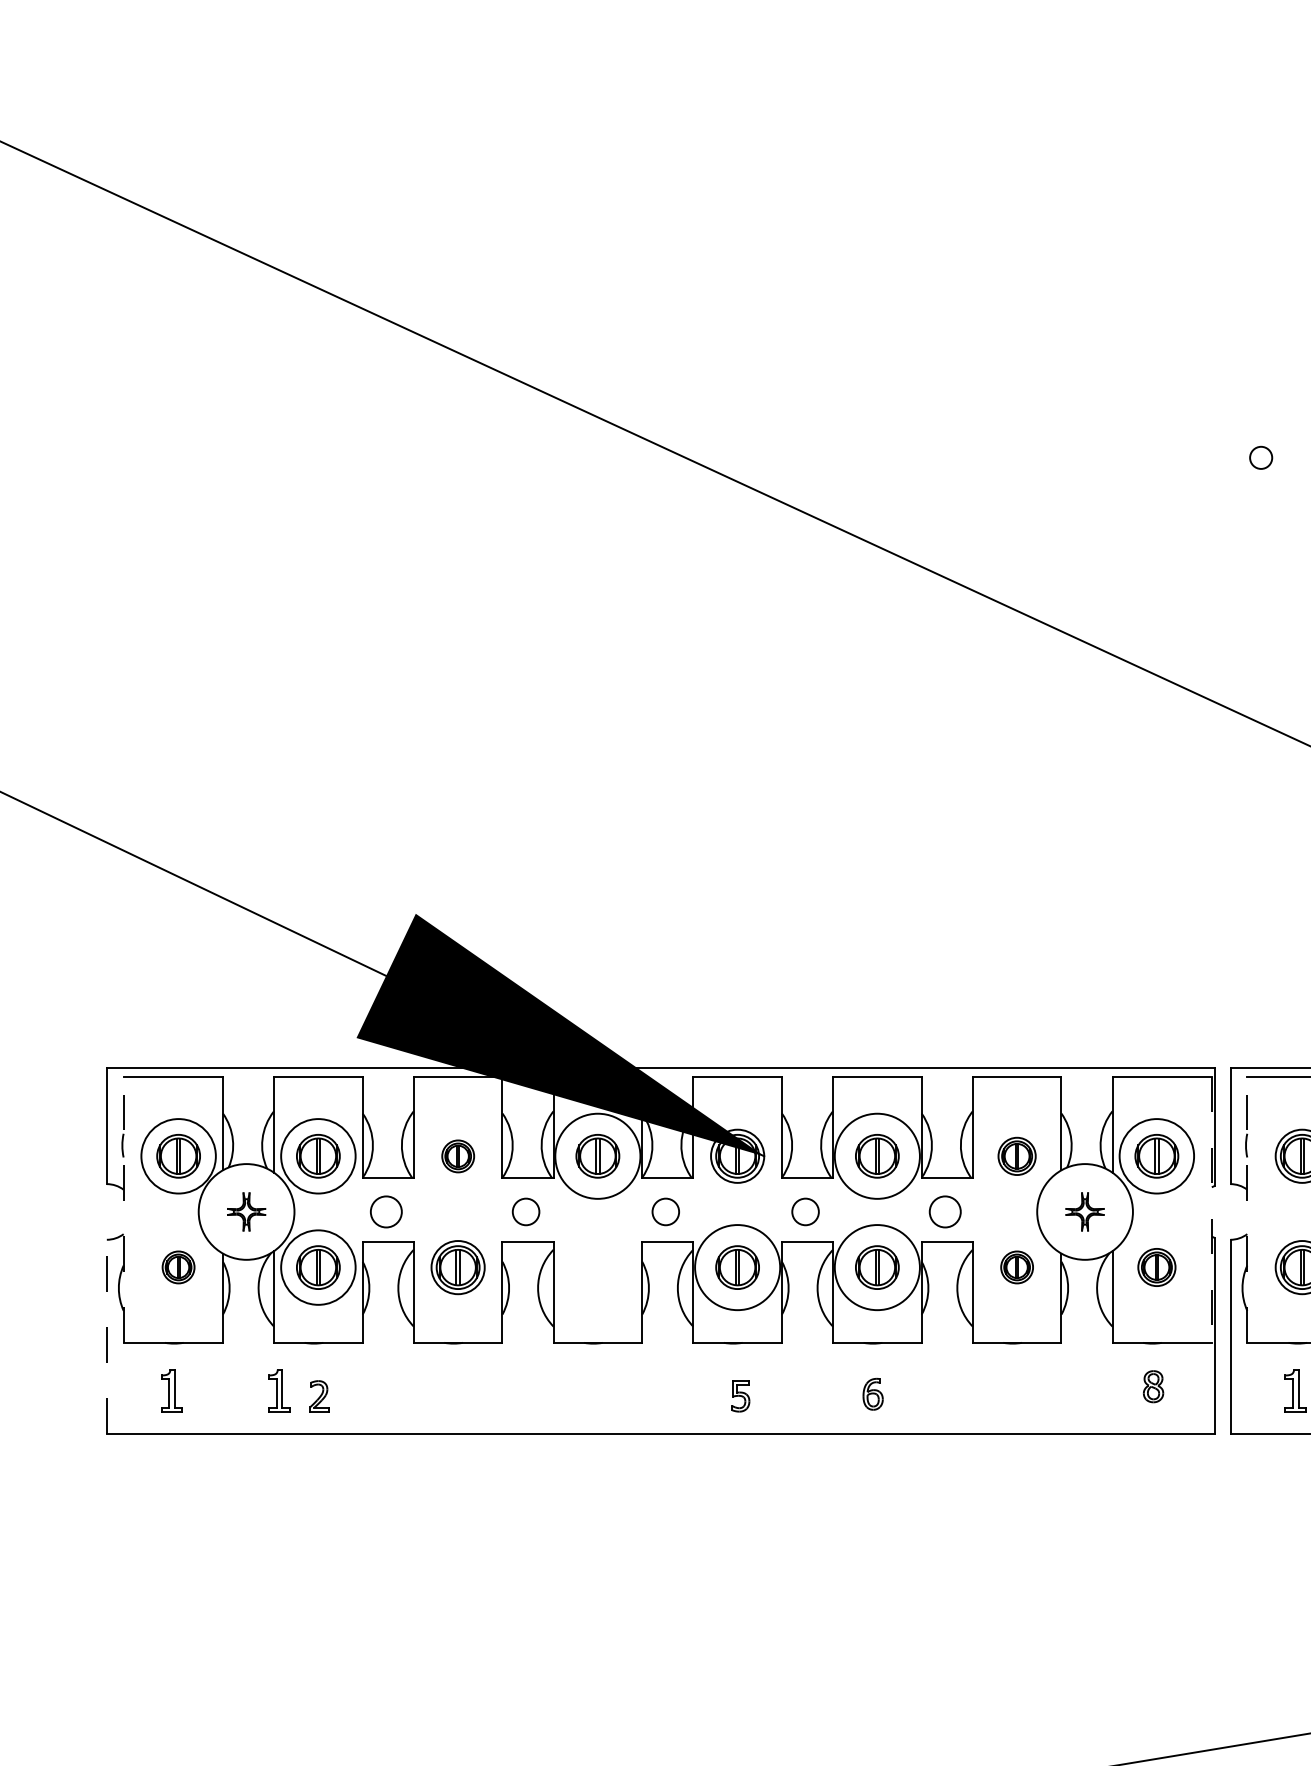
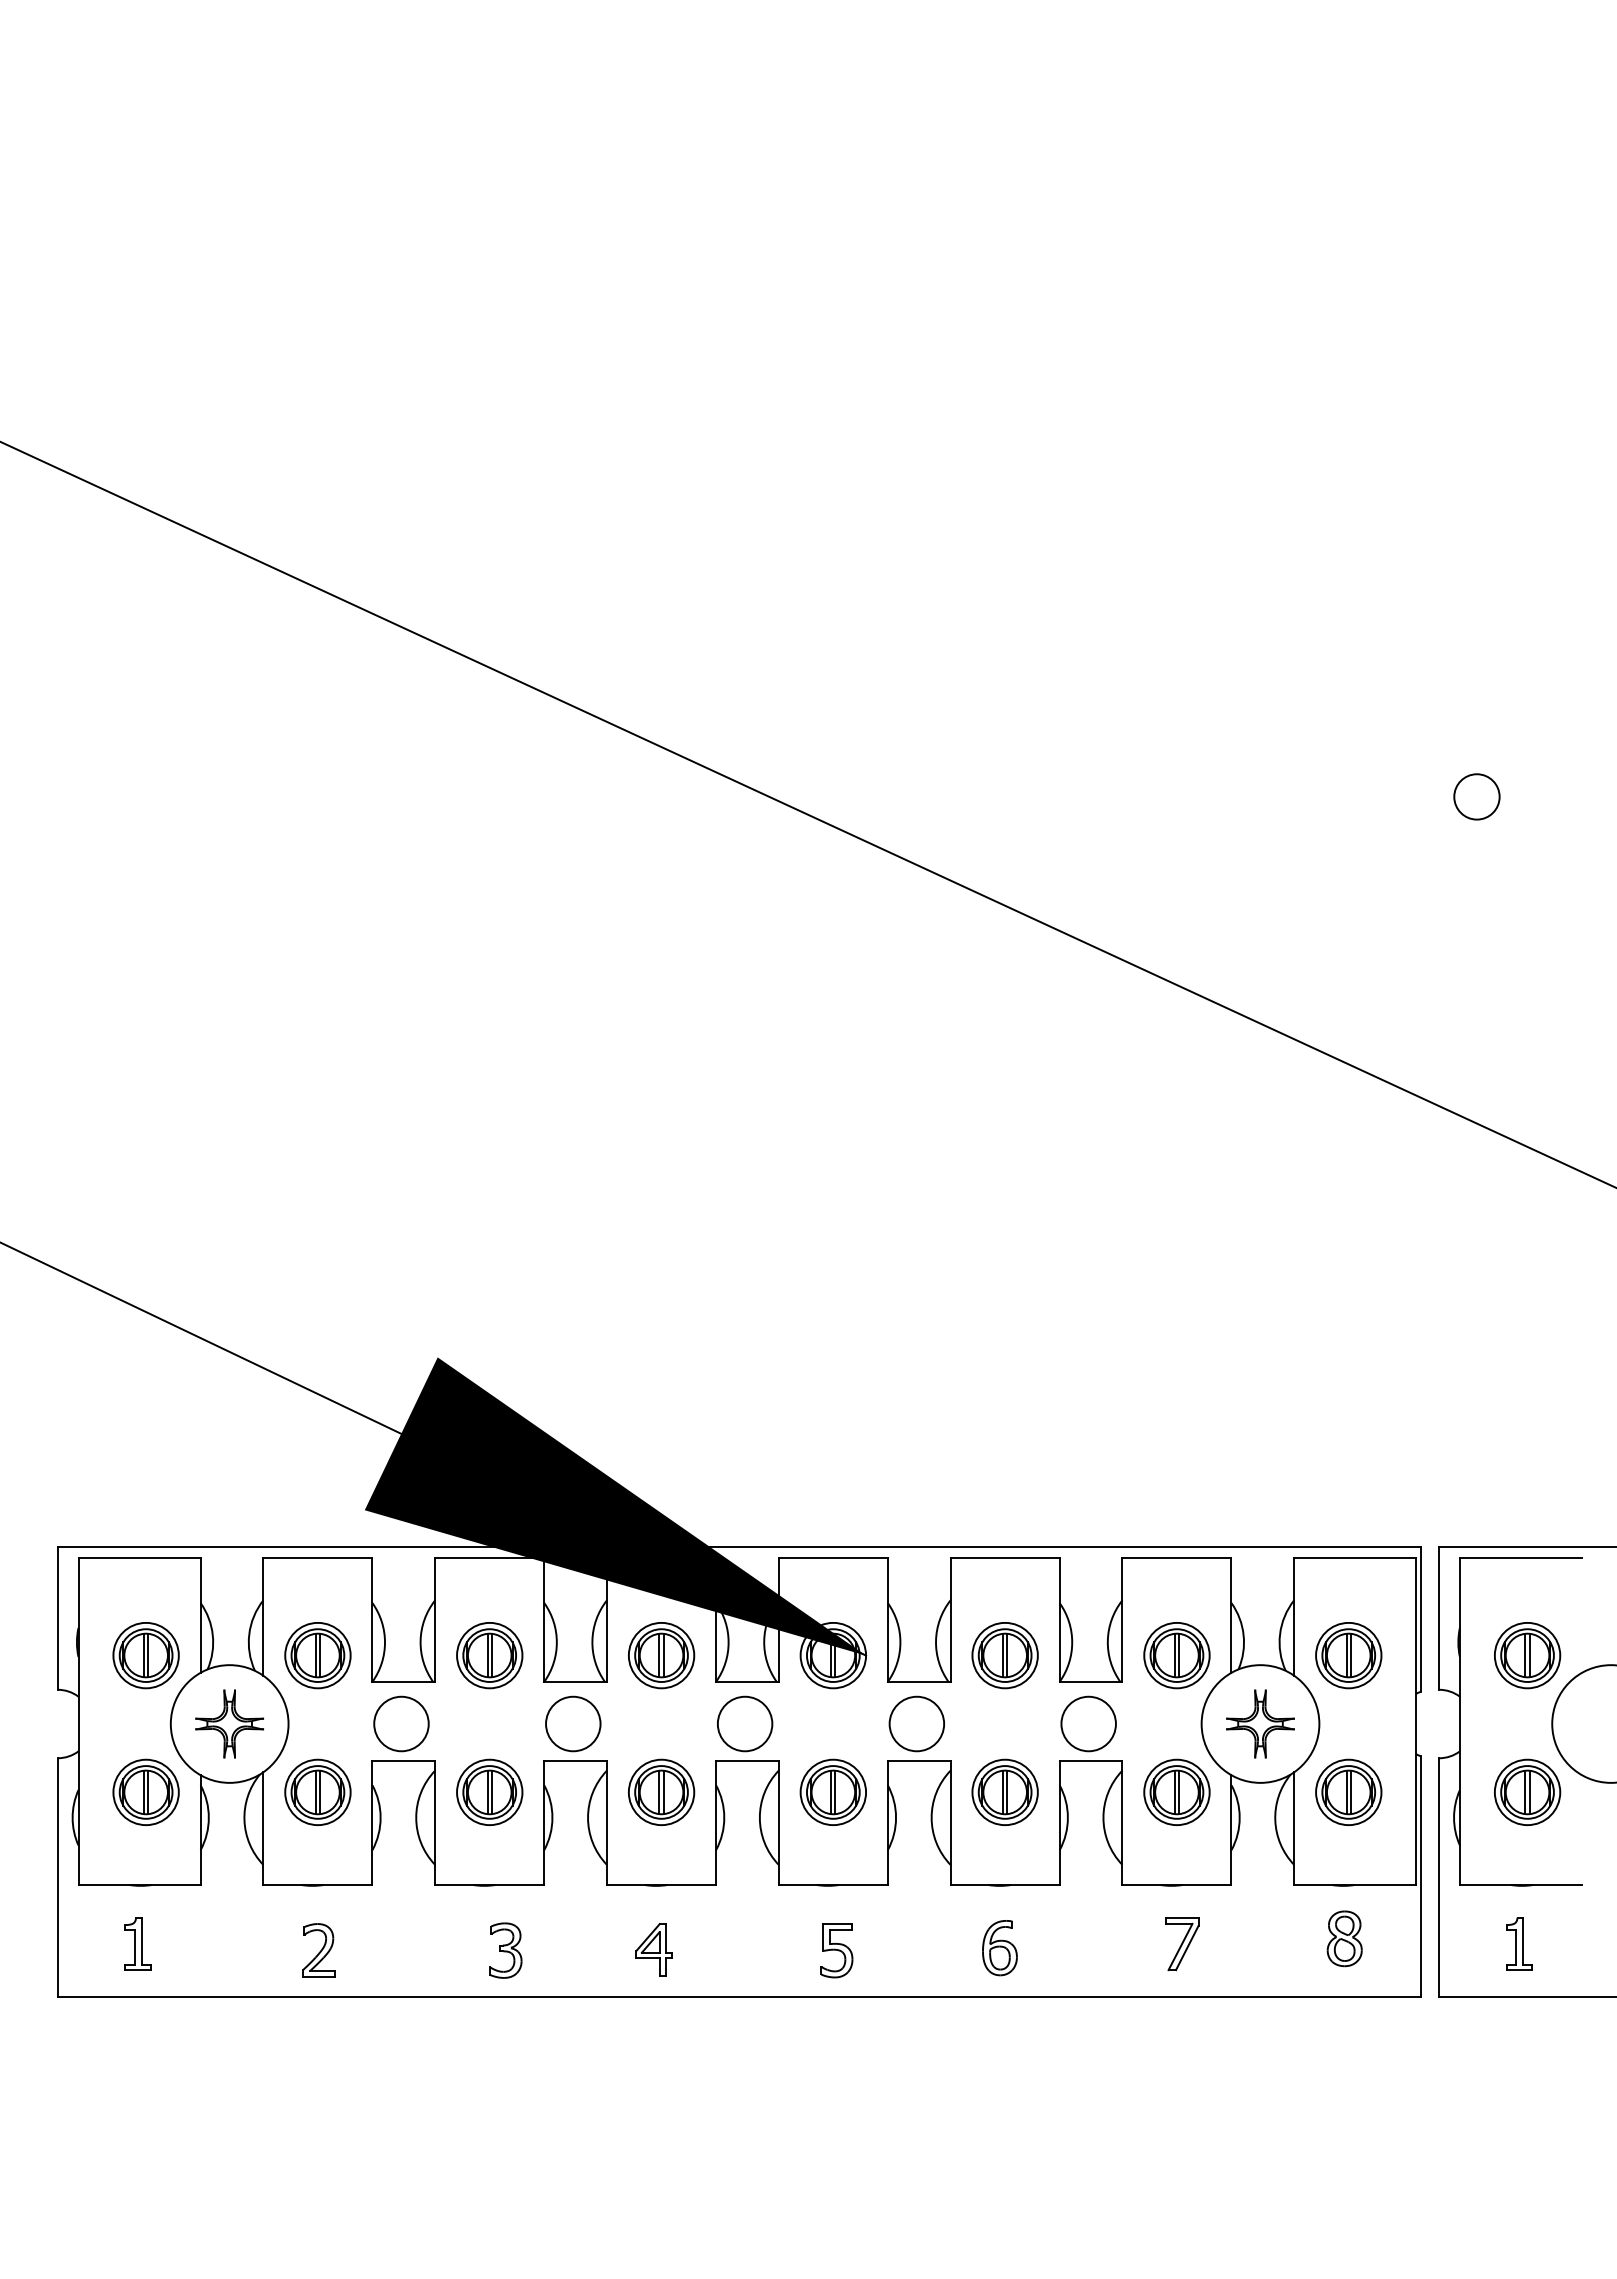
circle: (1260, 457) -> (1476, 796), size x1.67
circle: (178, 1156) -> (145, 1655), size x0.71
circle: (318, 1156) -> (317, 1655), size x0.71
part: (457, 1156) -> (489, 1655), size x1.67
circle: (597, 1156) -> (661, 1655), size x0.62
circle: (876, 1156) -> (1004, 1655), size x0.62
part: (1016, 1156) -> (1176, 1655), size x1.43
circle: (1156, 1156) -> (1348, 1655), size x0.71
line: (123, 1209) -> (78, 1721), dashed -> solid
line: (1211, 1209) -> (1416, 1721), dashed -> solid
line: (1246, 1209) -> (1459, 1721), dashed -> solid
part: (246, 1211) -> (229, 1723), size x1.43
circle: (386, 1211) -> (401, 1723), size x1.43
circle: (526, 1211) -> (573, 1723), size x1.67
circle: (665, 1211) -> (744, 1723), size x1.67
circle: (805, 1211) -> (916, 1723), size x1.67
circle: (945, 1211) -> (1088, 1723), size x1.43
part: (1085, 1211) -> (1260, 1723), size x1.43
part: (178, 1266) -> (145, 1791), size x1.67
part: (597, 1266) -> (661, 1791), added
part: (1016, 1266) -> (1176, 1791), size x1.67
part: (1156, 1266) -> (1348, 1791), size x1.43
circle: (318, 1267) -> (317, 1792), size x0.71
circle: (737, 1267) -> (833, 1792), size x0.62
circle: (876, 1267) -> (1004, 1792), size x0.62
line: (106, 1335) -> (57, 1876), dashed -> solid
part: (1153, 1386) -> (1344, 1938), size x1.43
part: (278, 1390) -> (269, 1943), removed
part: (1021, 1391) -> (1182, 1944), added
part: (872, 1394) -> (999, 1948), size x1.43
part: (591, 1395) -> (653, 1949), added
part: (318, 1396) -> (318, 1950), size x1.43
part: (470, 1396) -> (505, 1950), added
part: (740, 1396) -> (836, 1950), size x1.43

